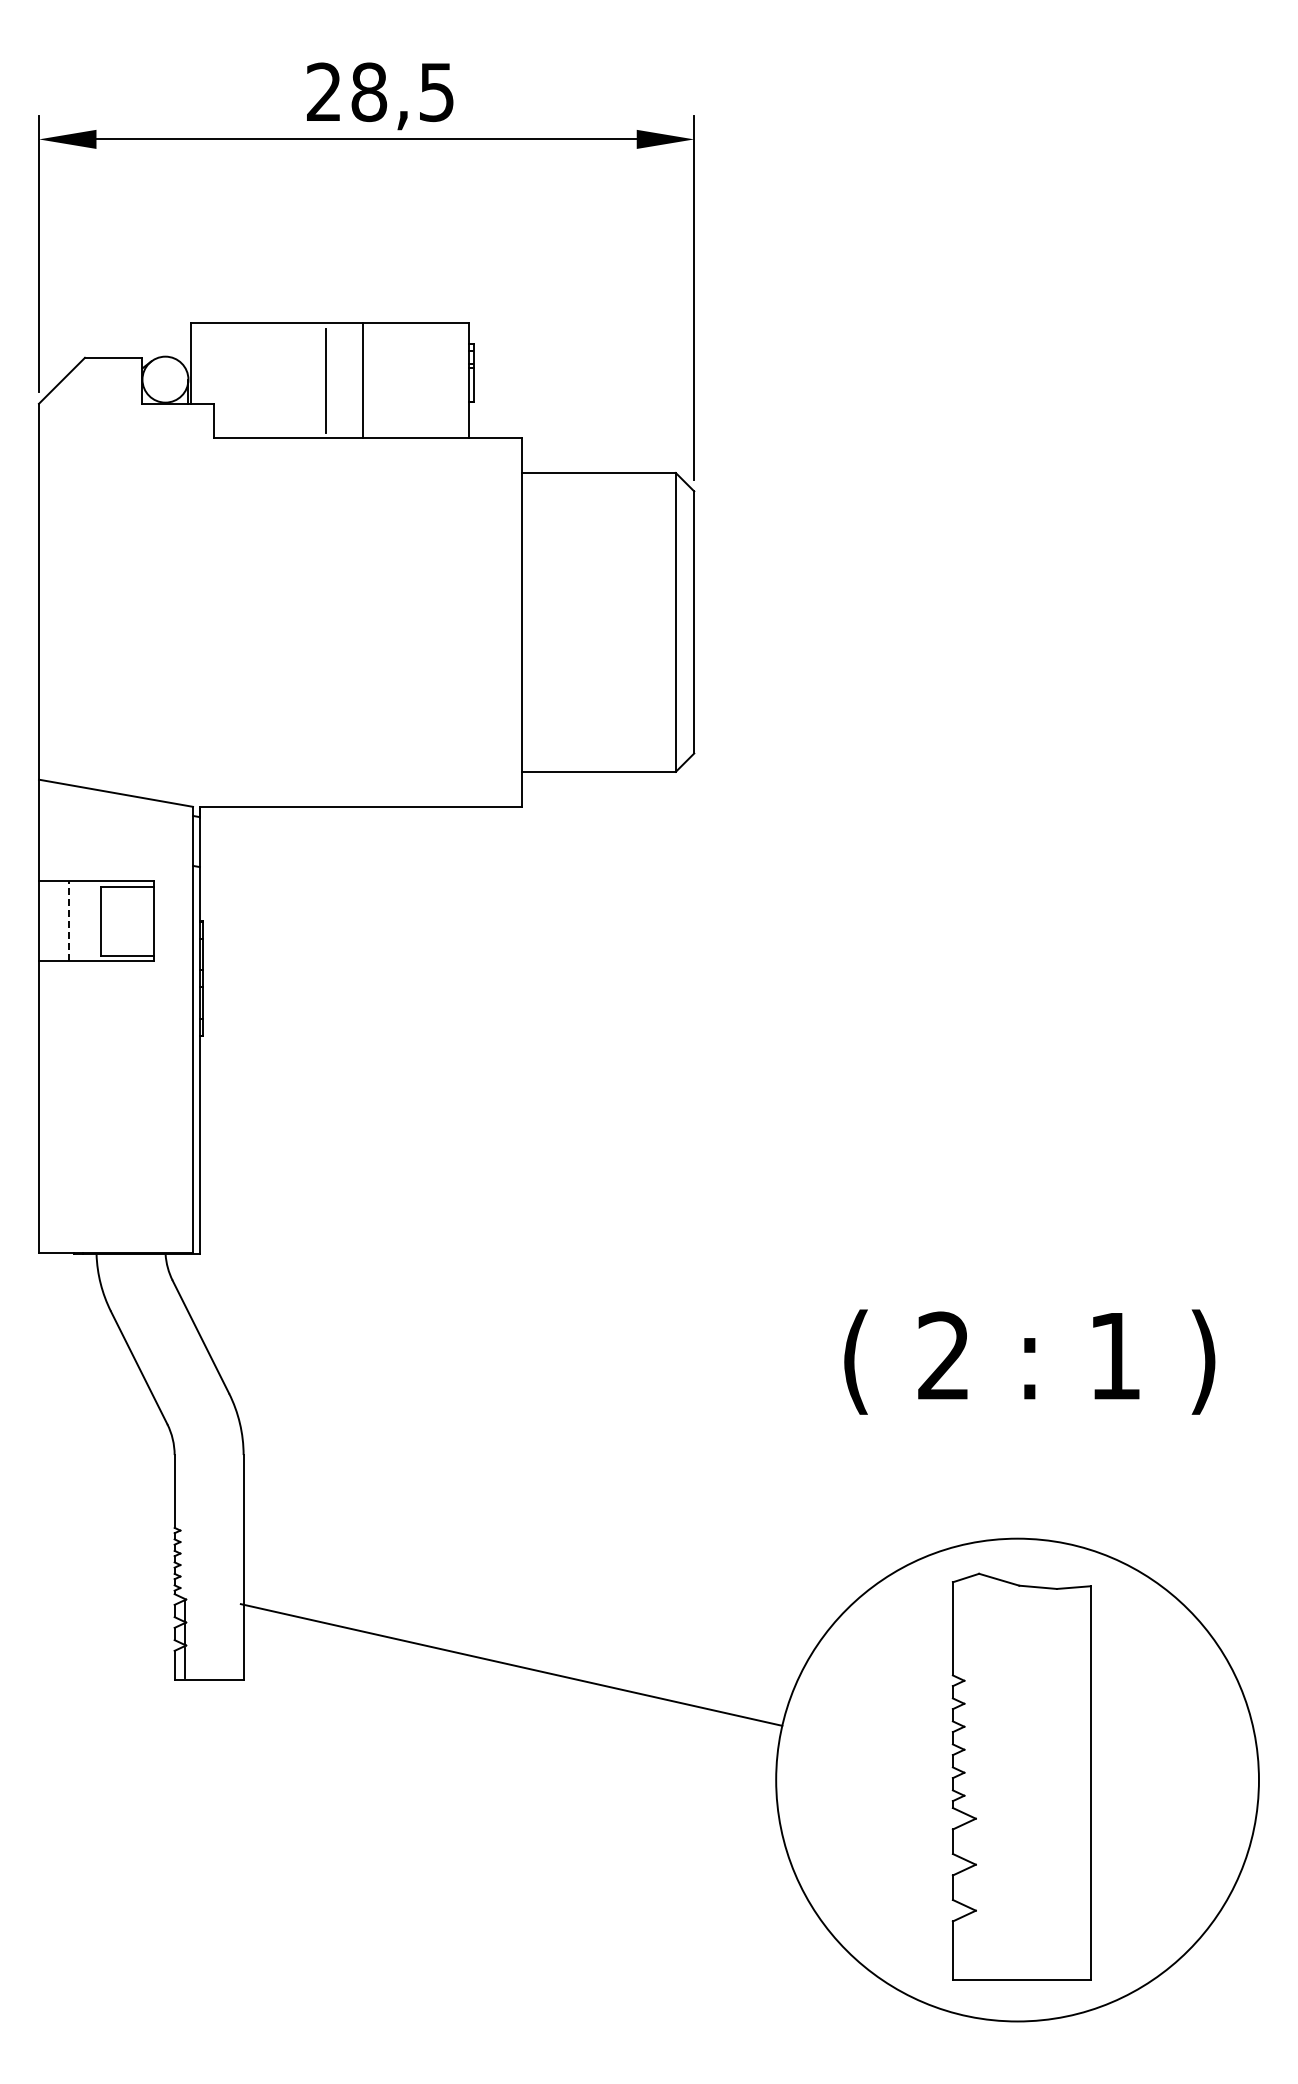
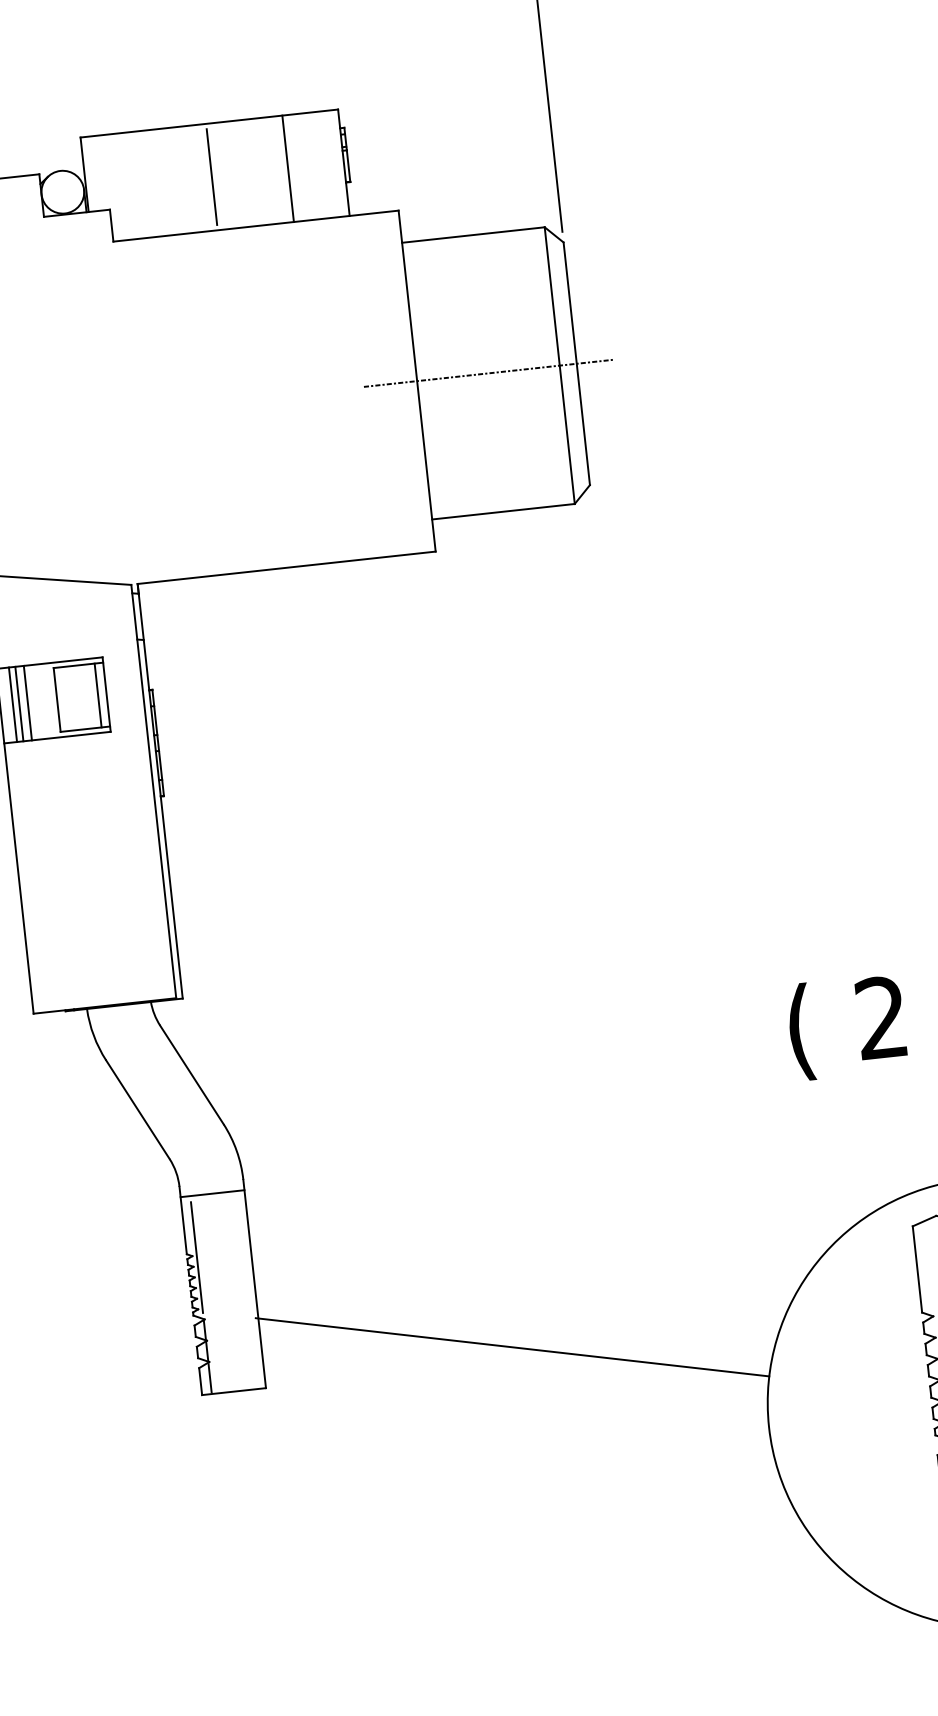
line: (362, 380) -> (287, 168), moved
line: (598, 622) -> (488, 373), added
line: (52, 920) -> (12, 704), added
line: (59, 920) -> (19, 703), added
line: (68, 920) -> (27, 702), dashed -> solid
line: (144, 920) -> (97, 695), added
line: (208, 1466) -> (211, 1194), added
line: (185, 1532) -> (197, 1257), added

